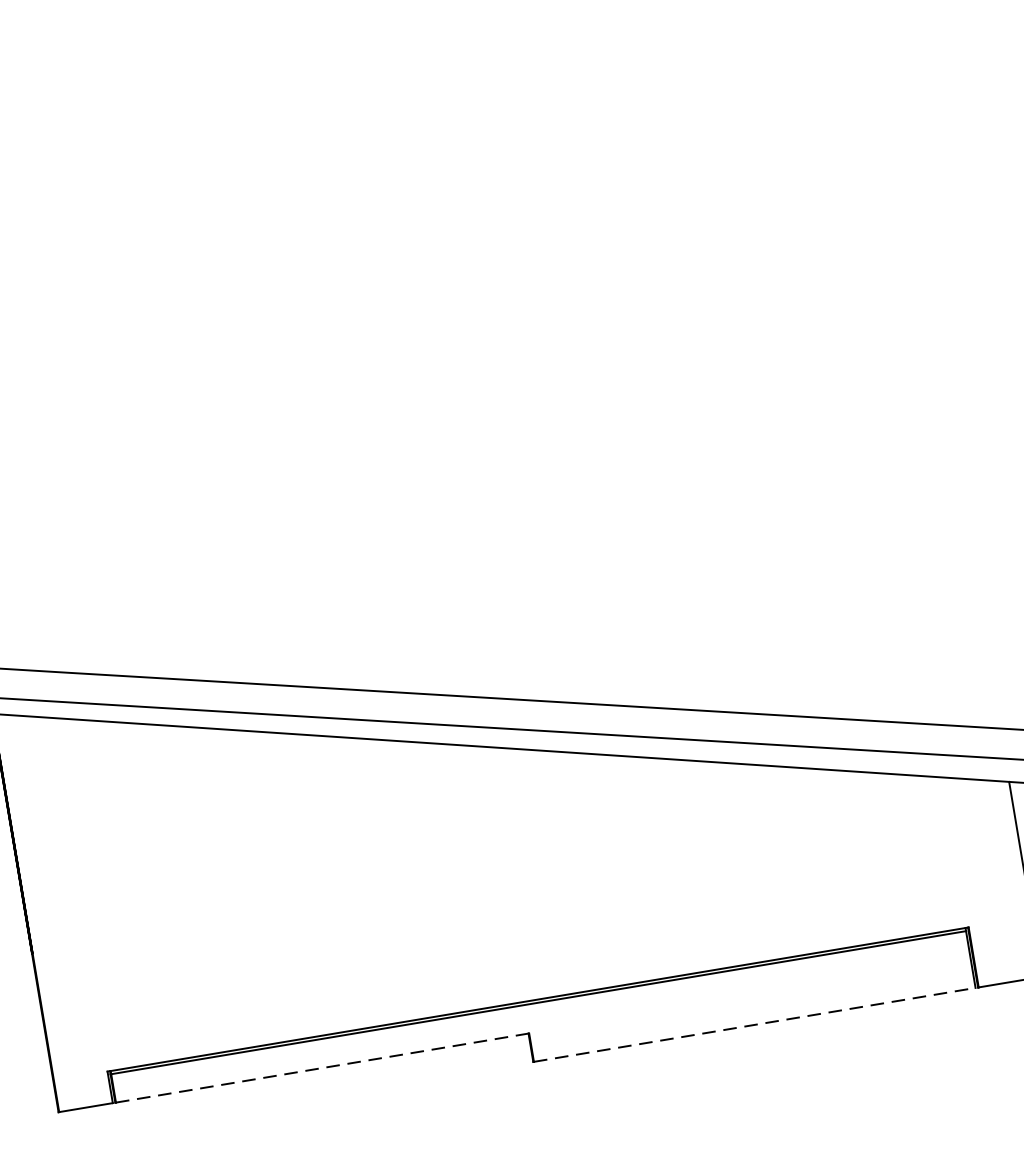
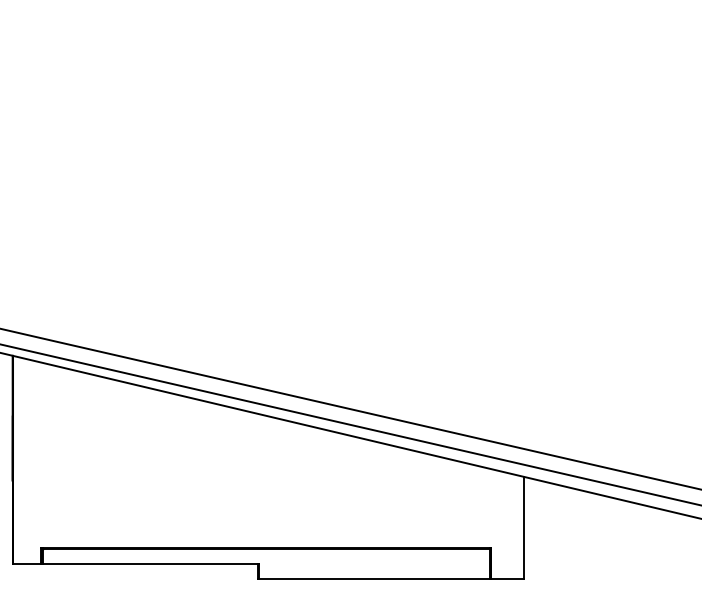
line: (755, 1024) -> (374, 578), dashed -> solid
line: (324, 1068) -> (151, 564), dashed -> solid

